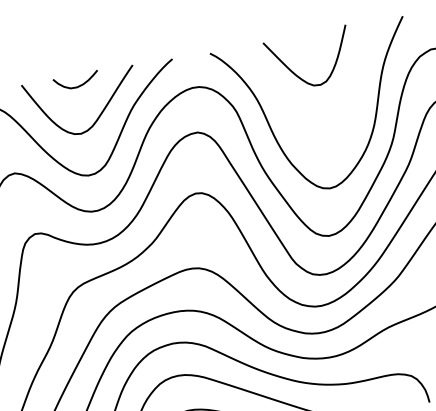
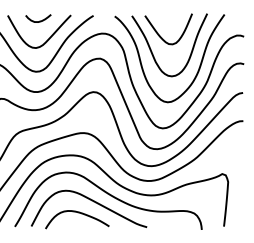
curve: (289, 106) -> (153, 53), added

